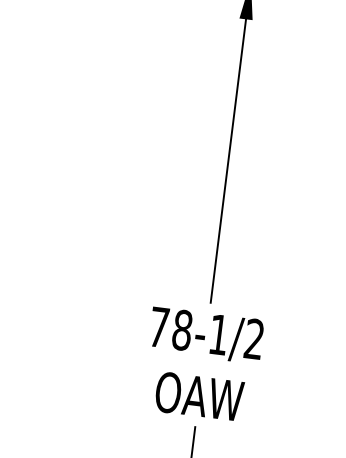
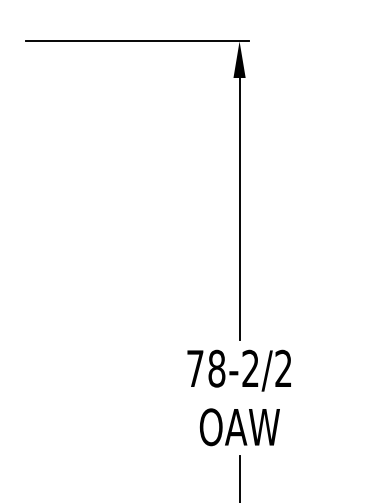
text: (218, 333) -> (250, 367), 78-1/2 -> 78-2/2

